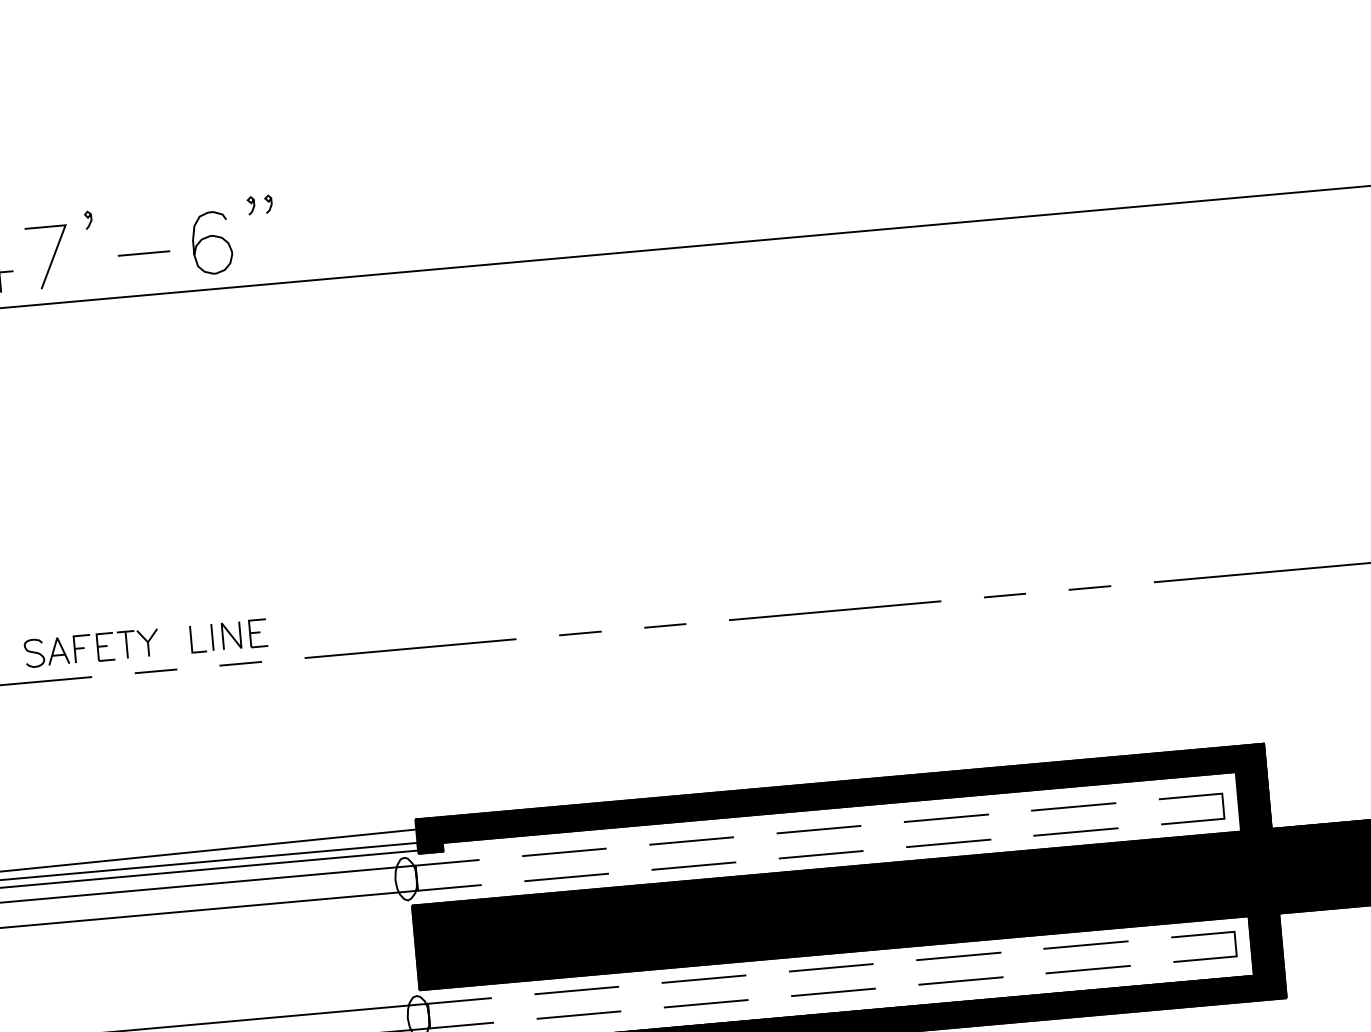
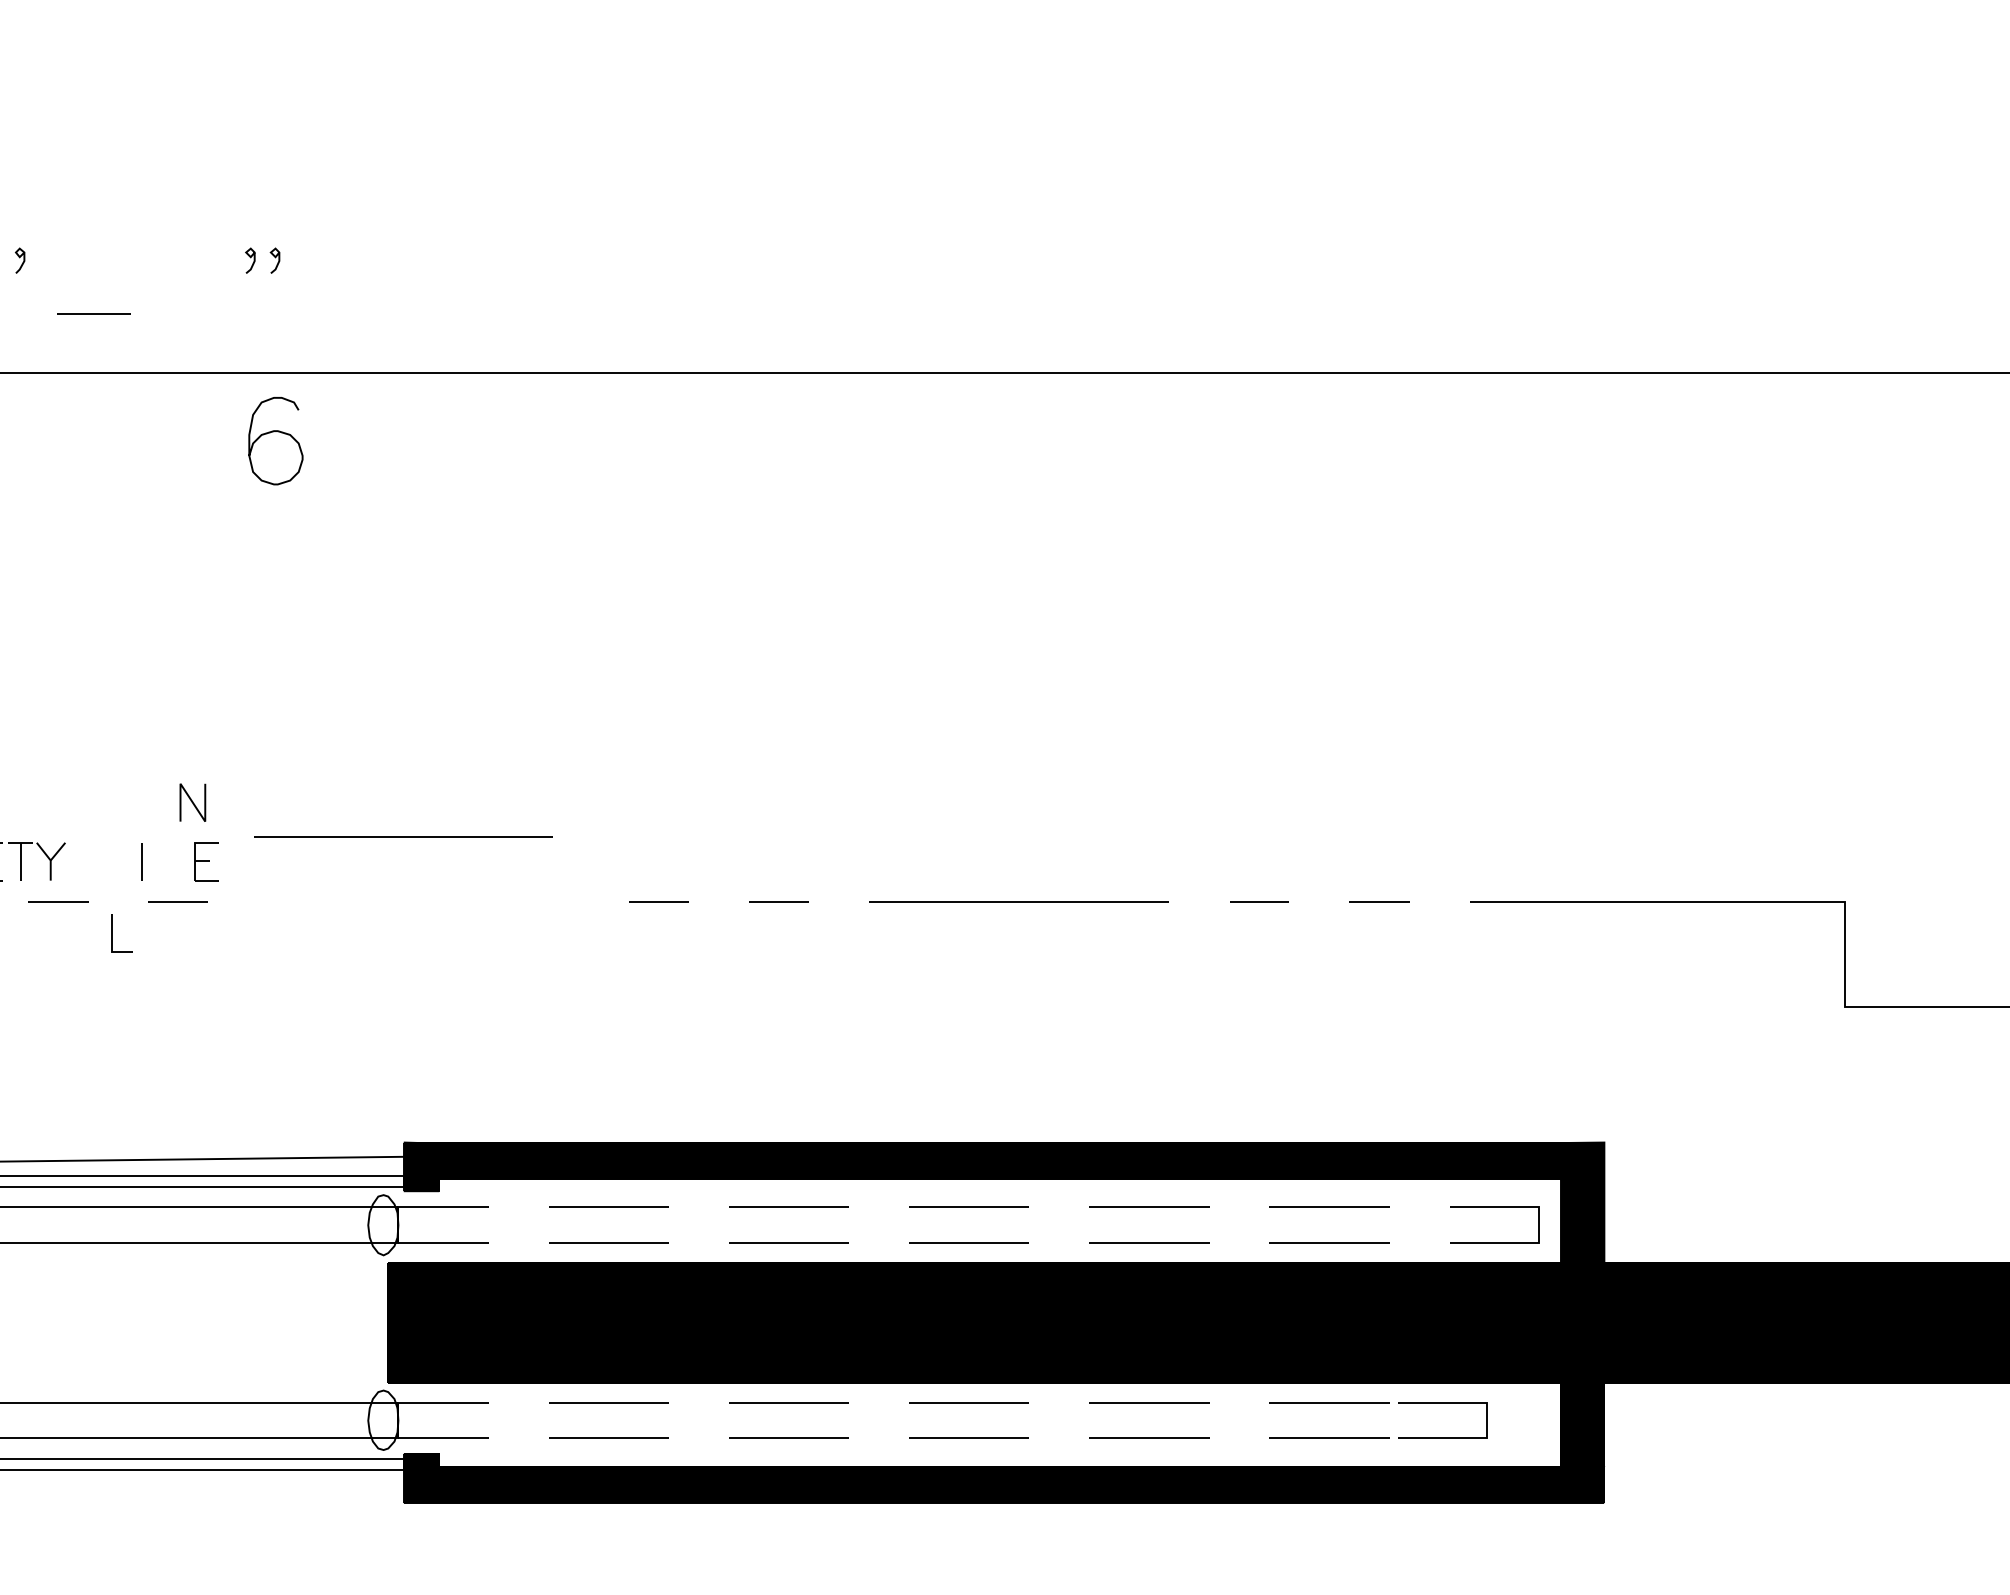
curve: (209, 237) -> (273, 432), moved
line: (231, 635) -> (192, 802), moved
line: (191, 639) -> (112, 933), moved
line: (410, 648) -> (403, 836), moved
line: (1202, 935) -> (1442, 1403), moved

